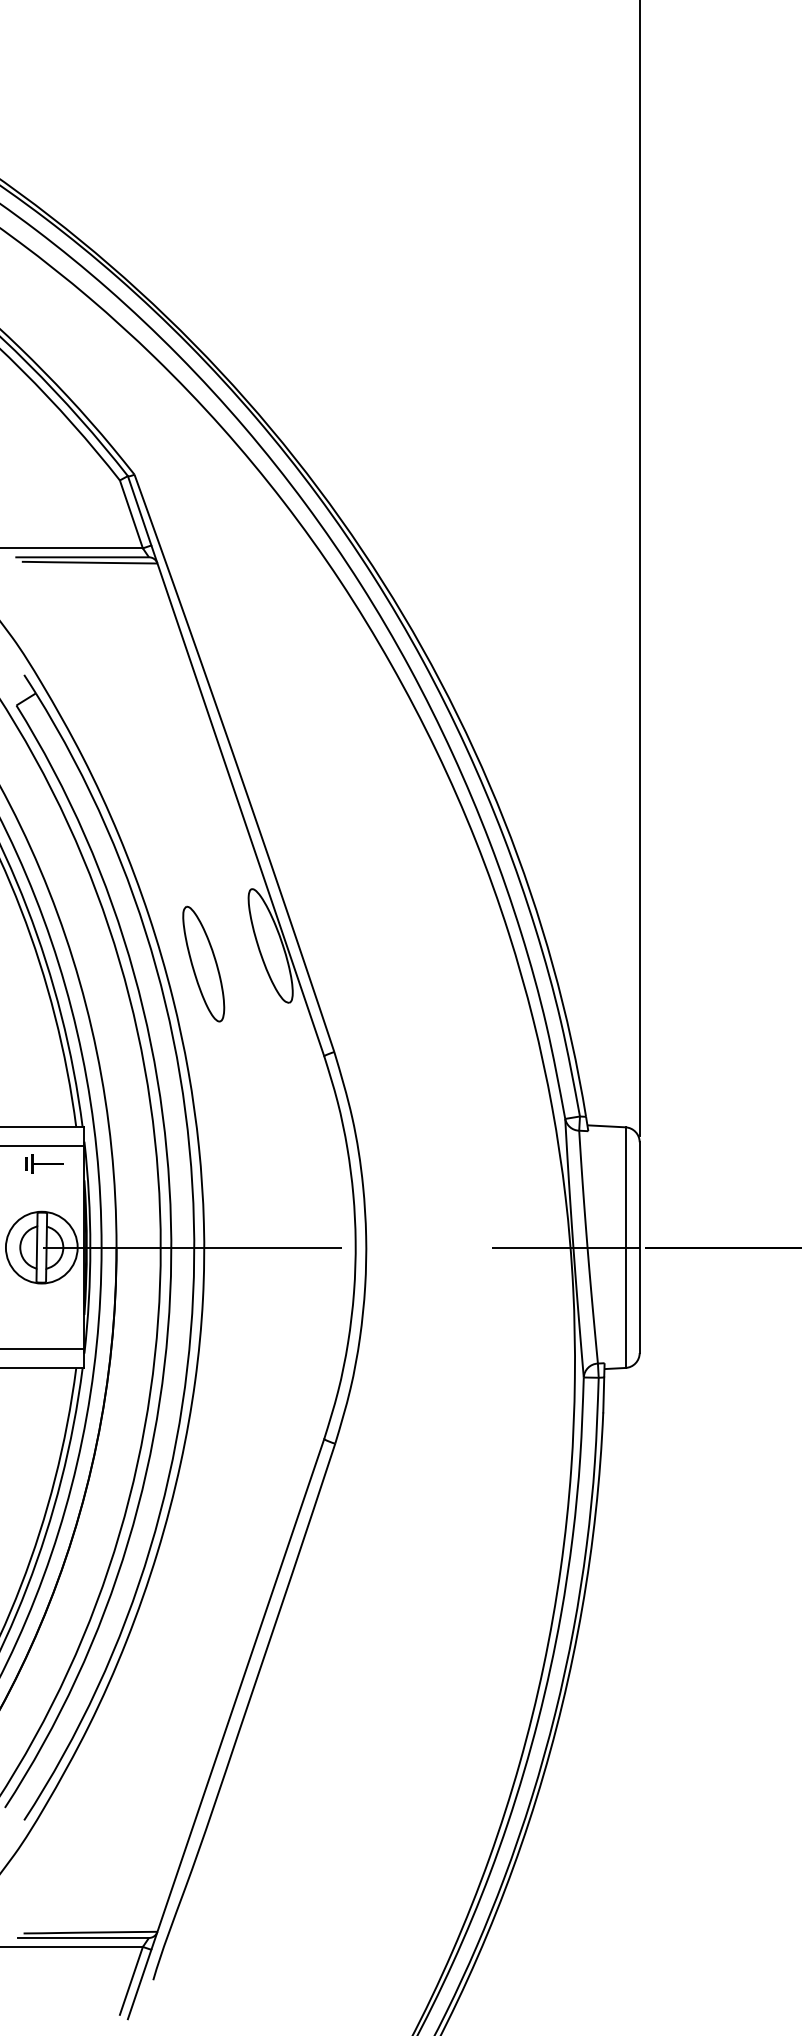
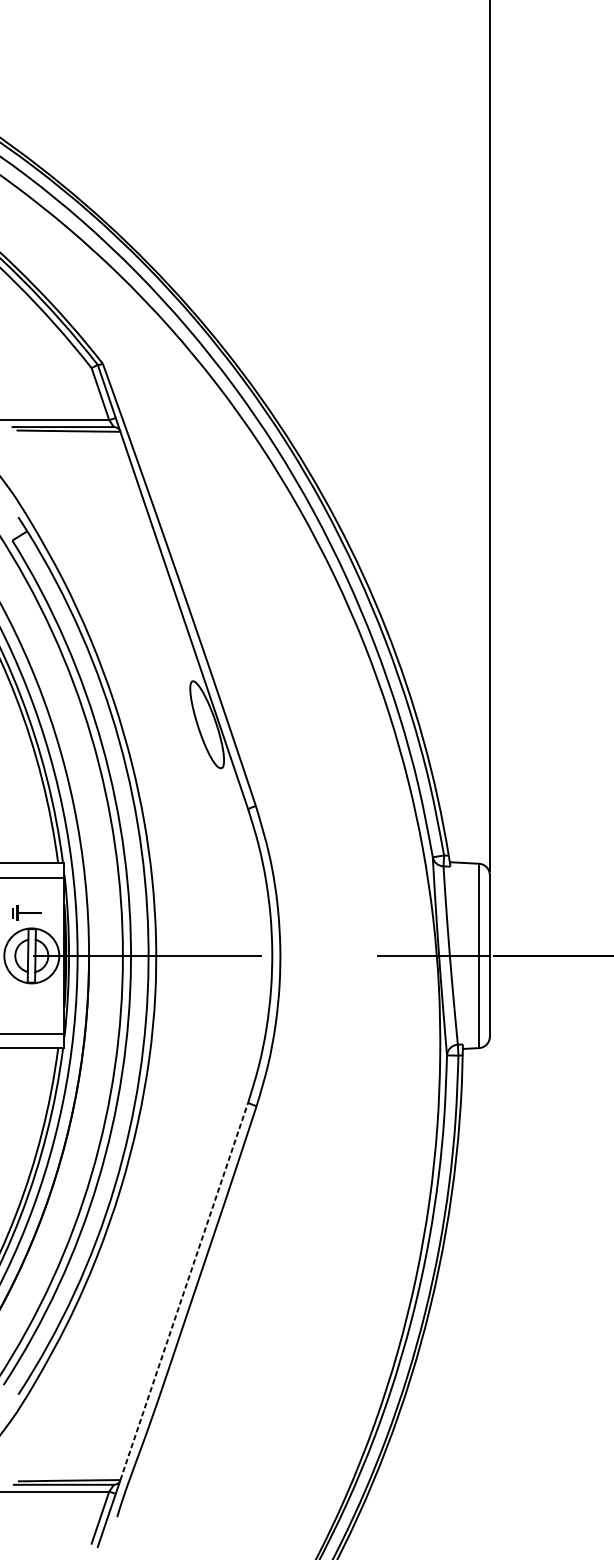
part: (203, 963) -> (155, 738), removed
part: (44, 1163) -> (26, 912), moved
line: (240, 1685) -> (184, 1291), solid -> dashed

